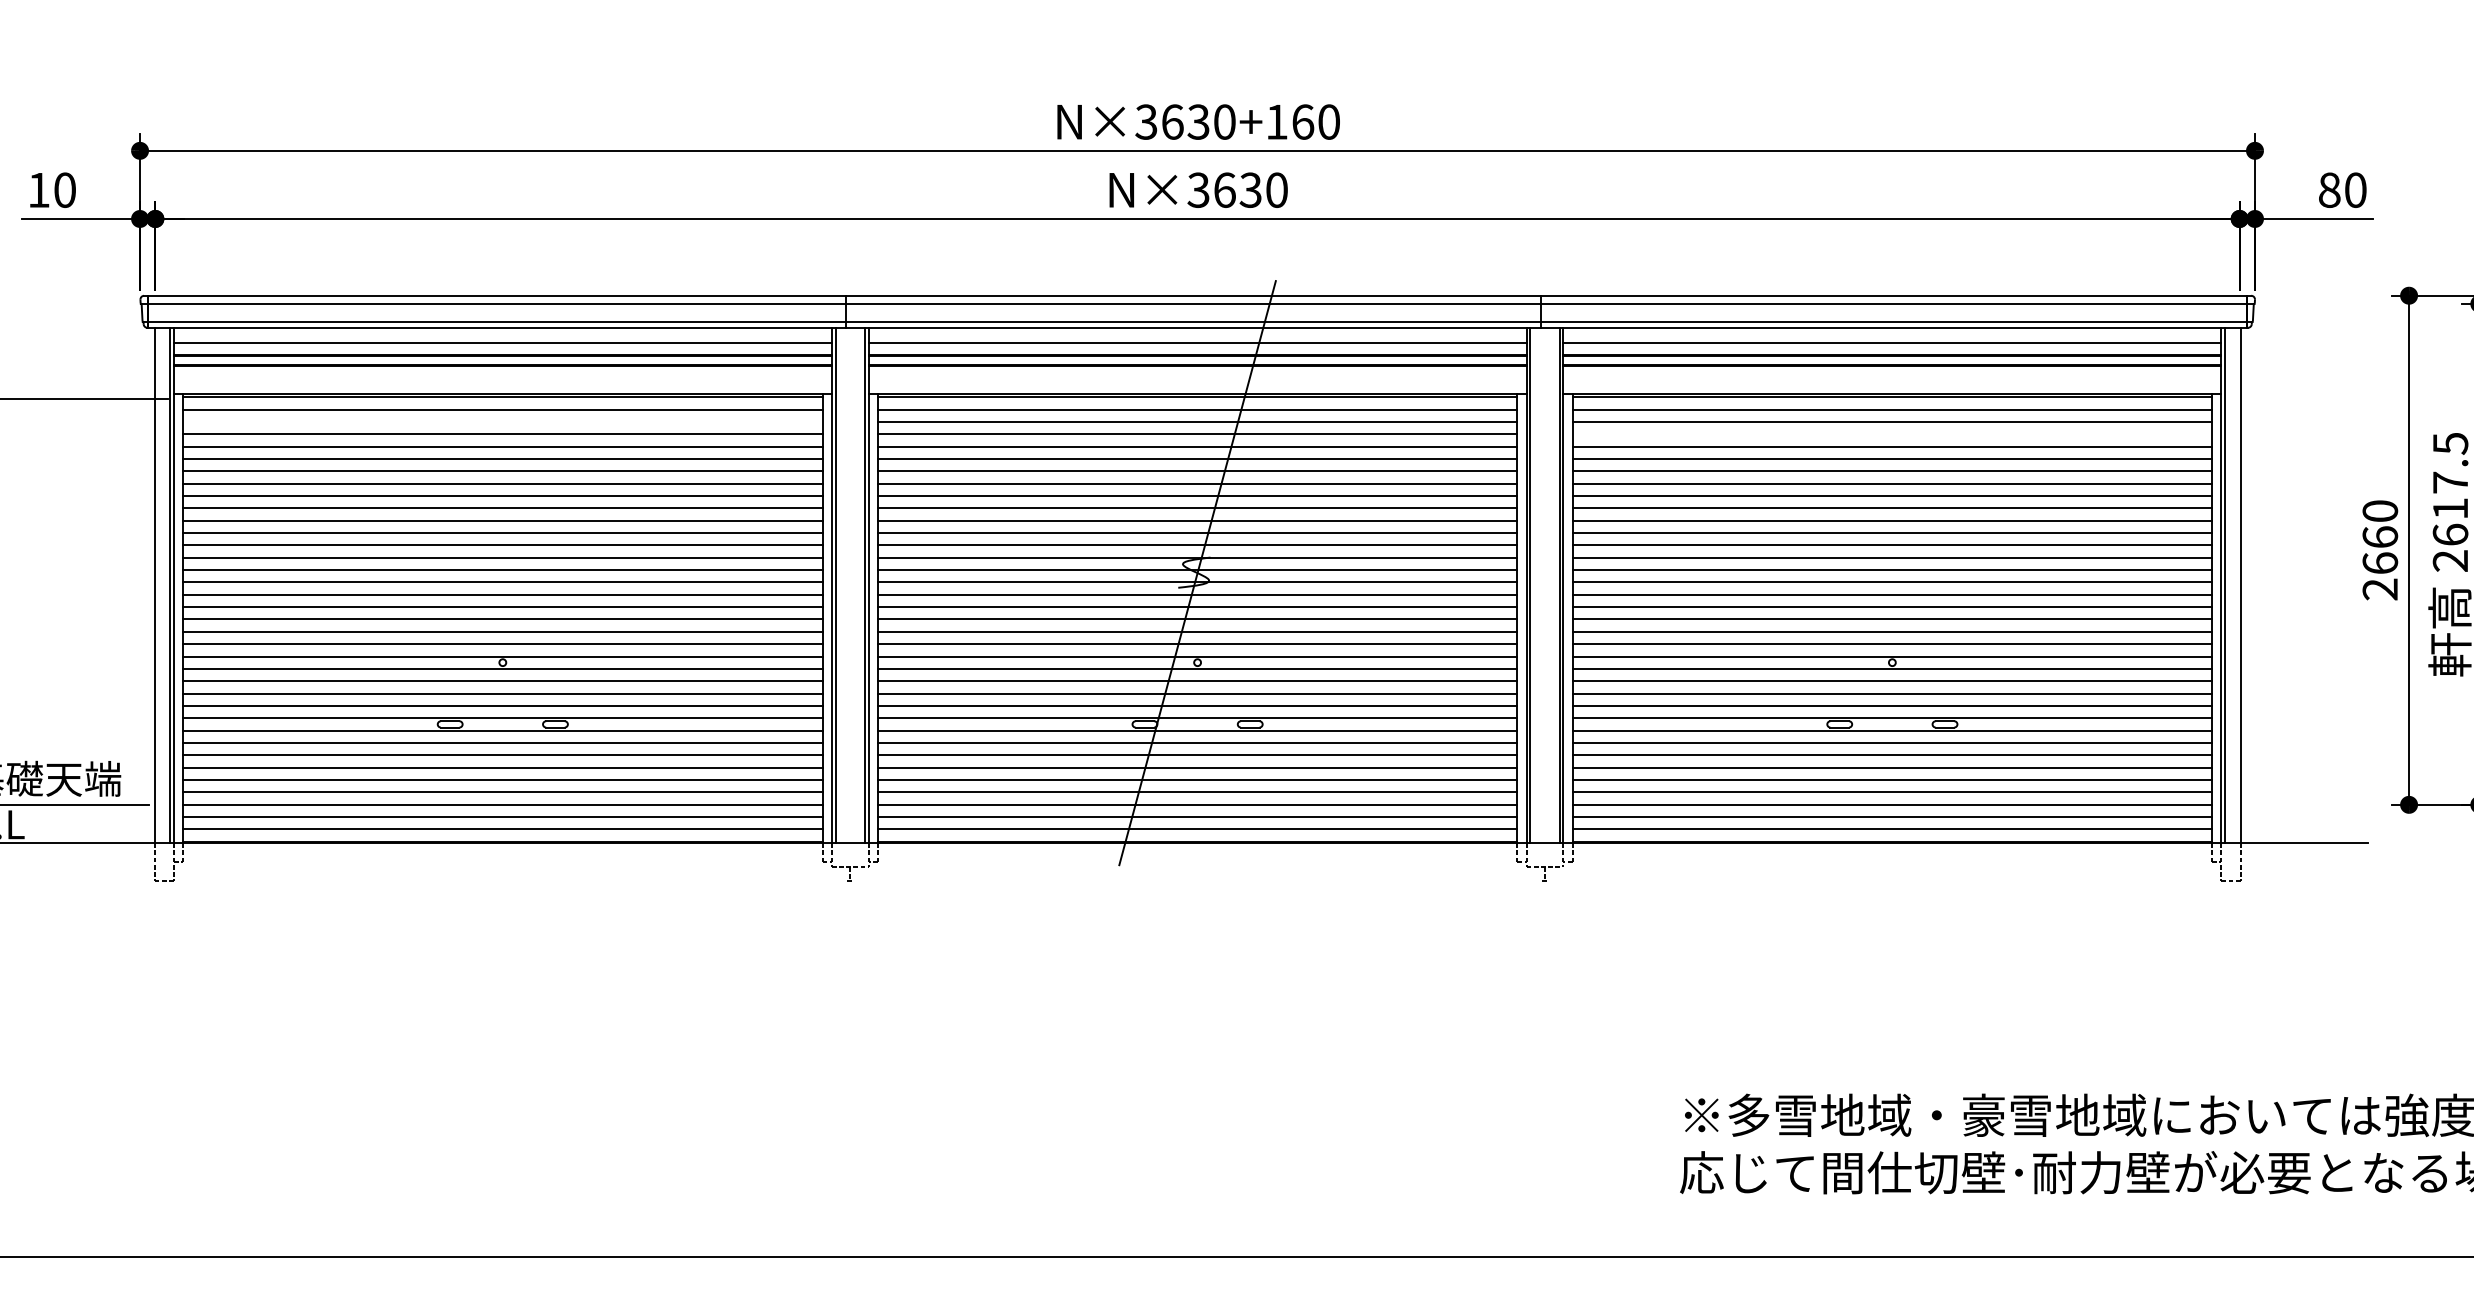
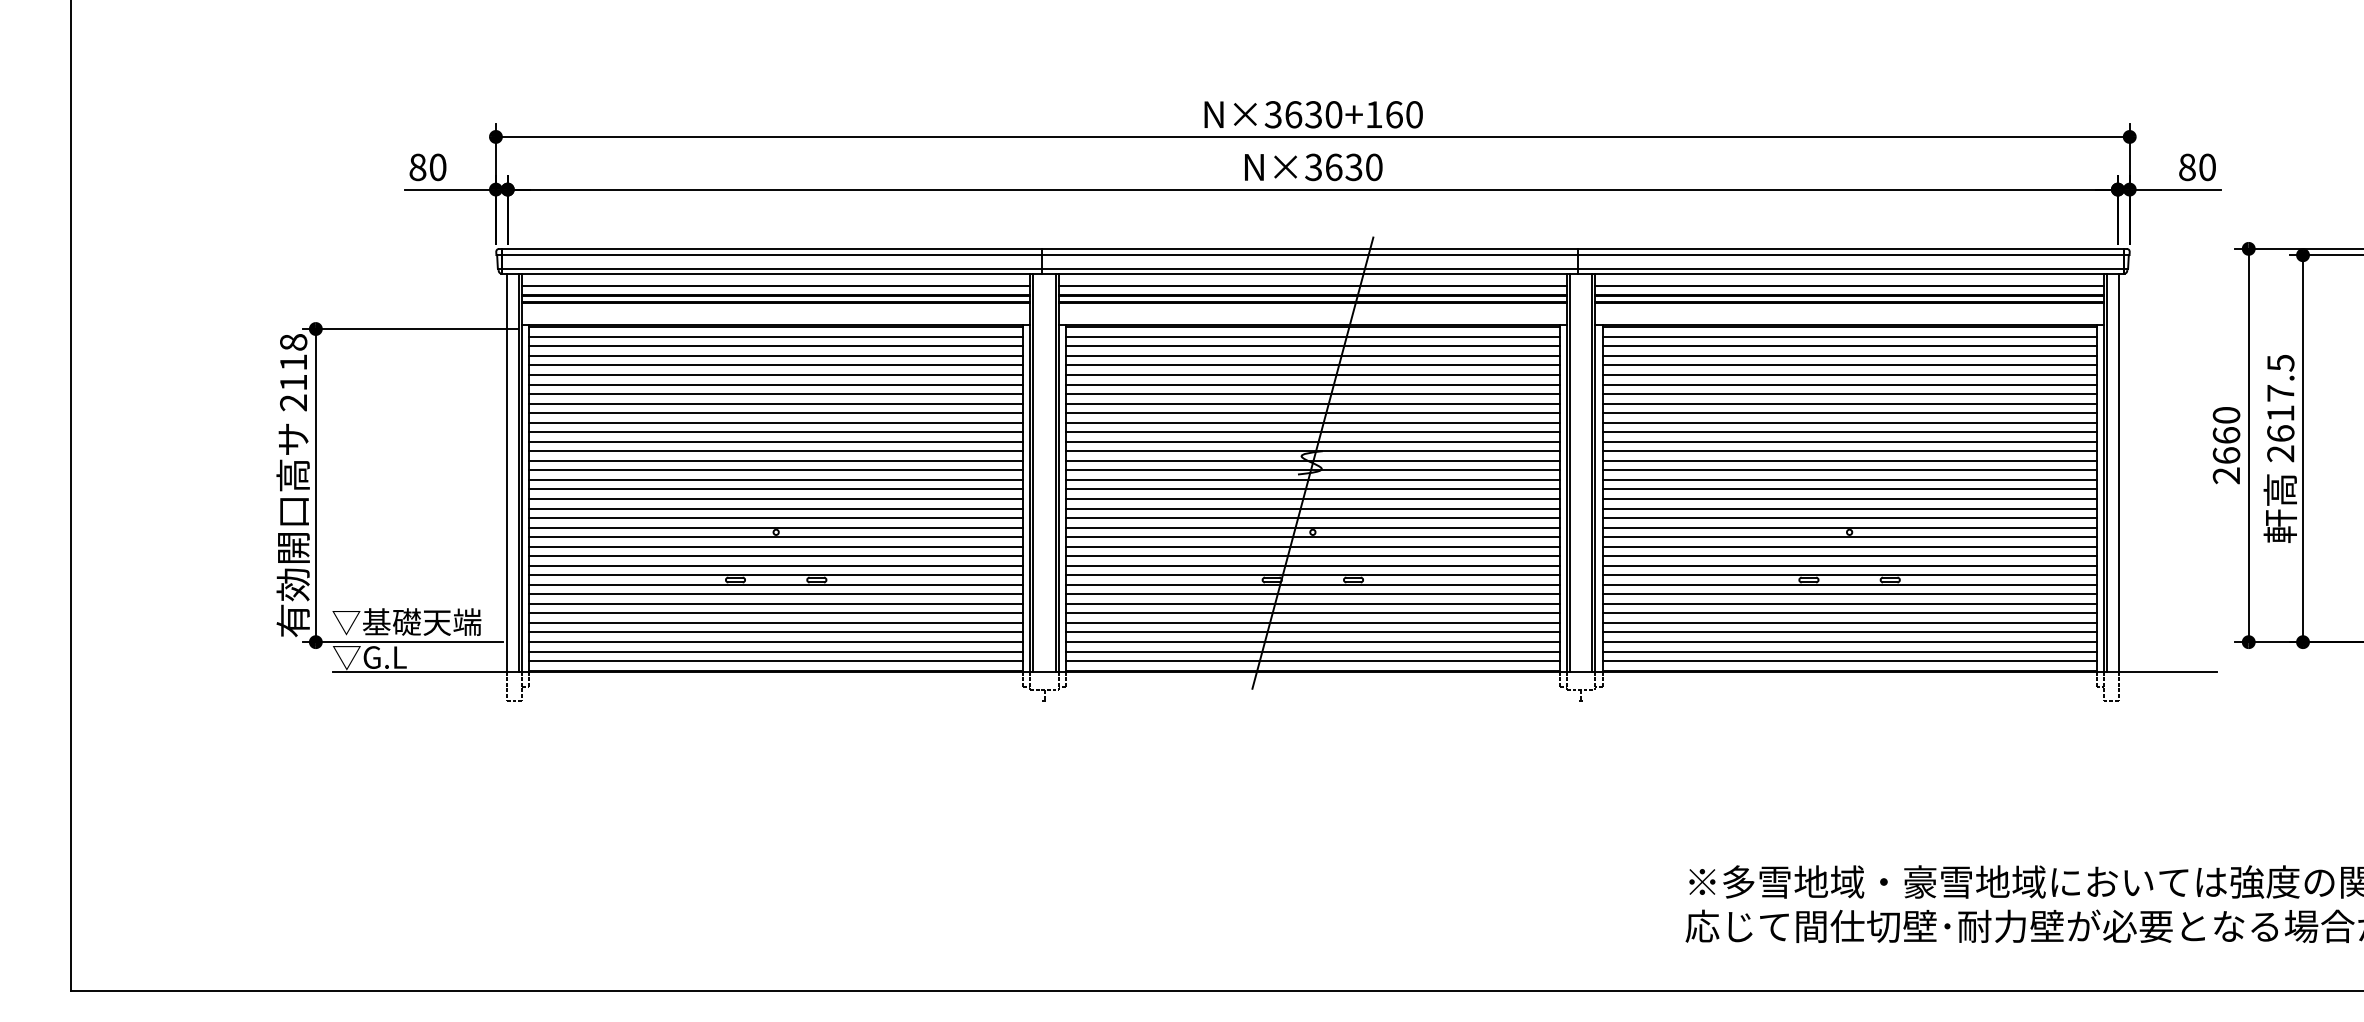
text: (38, 190) -> (417, 167), 10 -> 80
line: (503, 422) -> (776, 346), added
line: (1892, 433) -> (1849, 355), added

